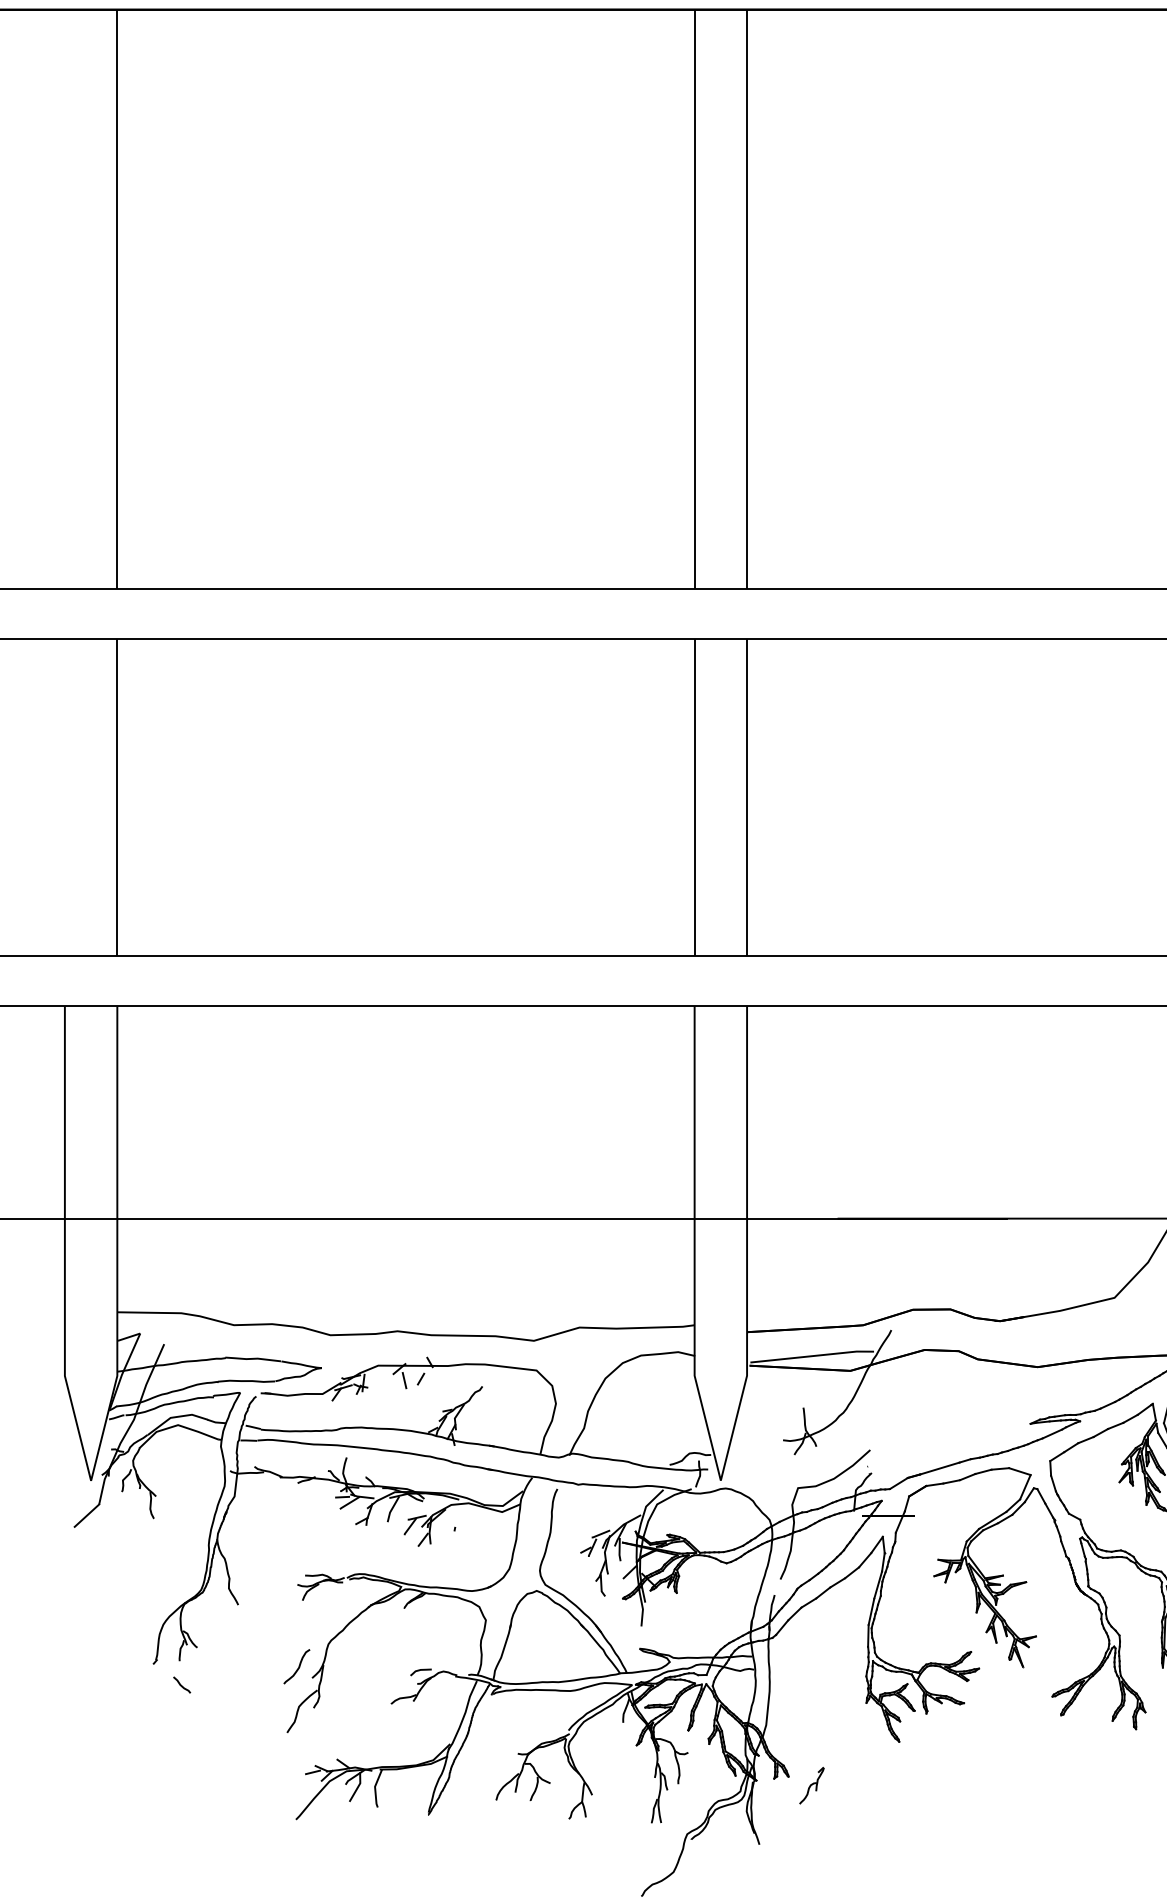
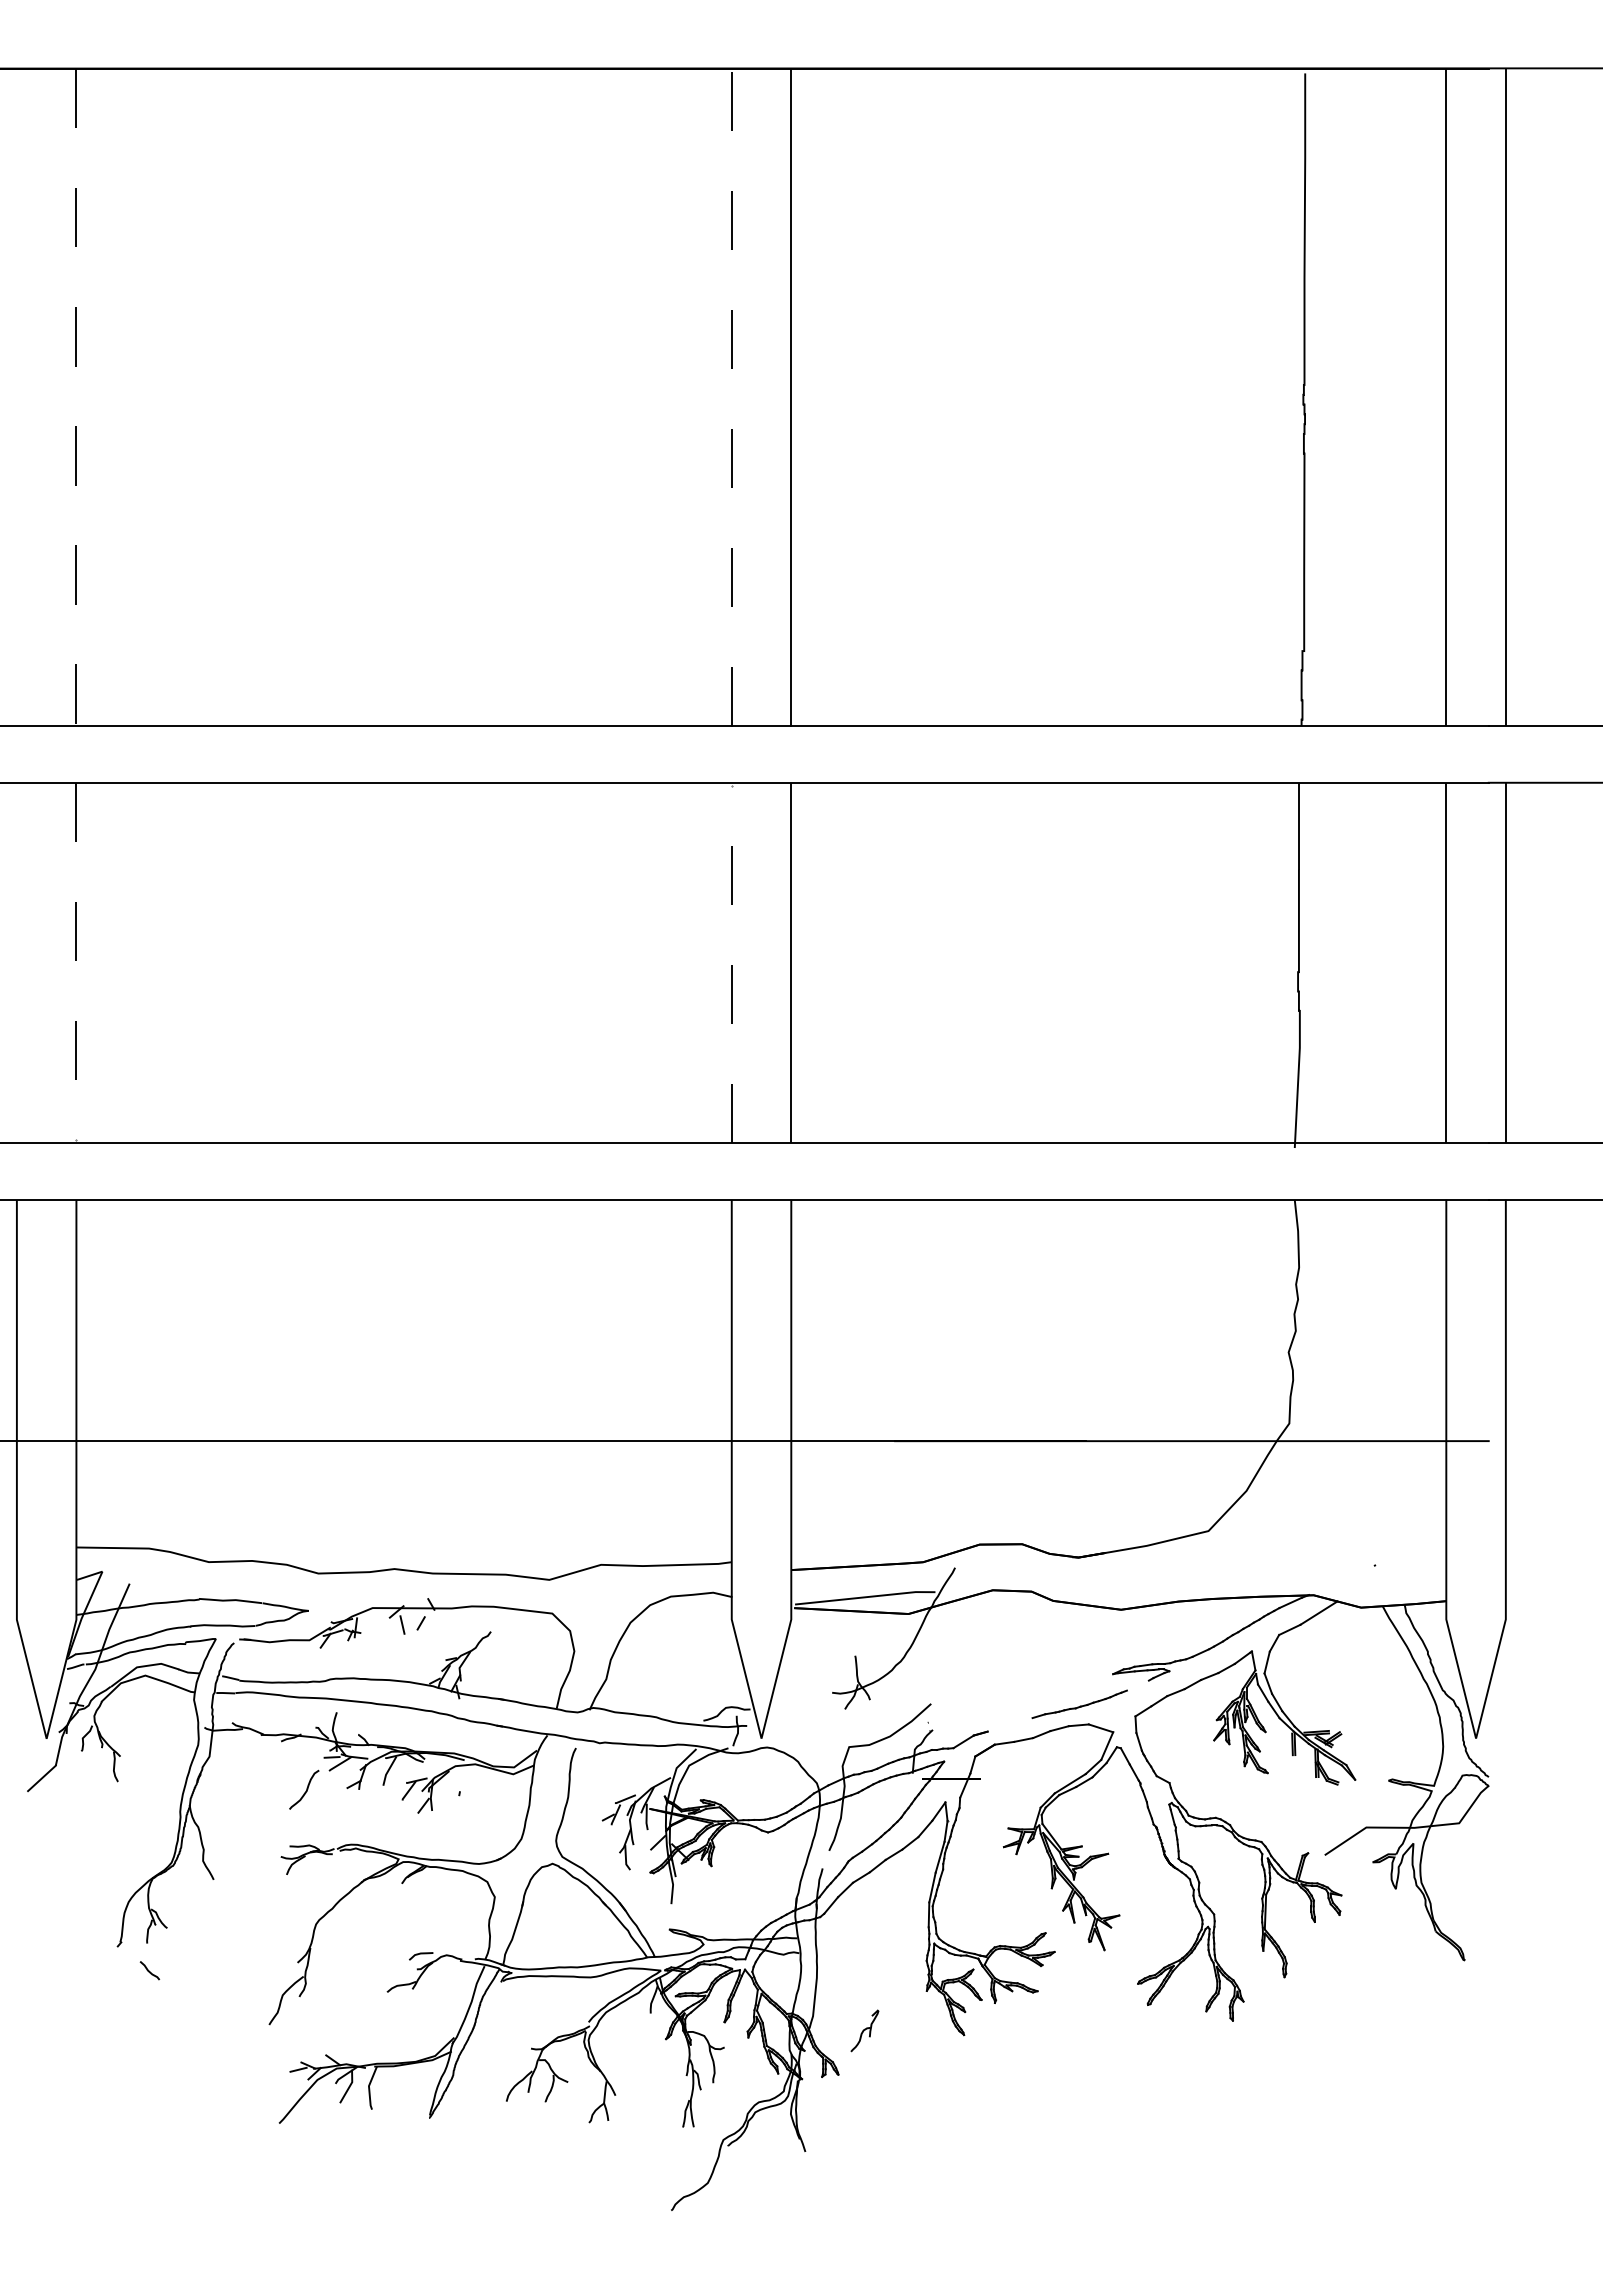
line: (117, 299) -> (76, 397), solid -> dashed
line: (694, 299) -> (731, 397), solid -> dashed
line: (694, 796) -> (731, 962), solid -> dashed
line: (117, 797) -> (76, 963), solid -> dashed
line: (1052, 1433) -> (1137, 1685), removed
line: (939, 1468) -> (1009, 1724), removed
curve: (297, 1667) -> (305, 1790), moved
part: (811, 1785) -> (864, 2030), moved

